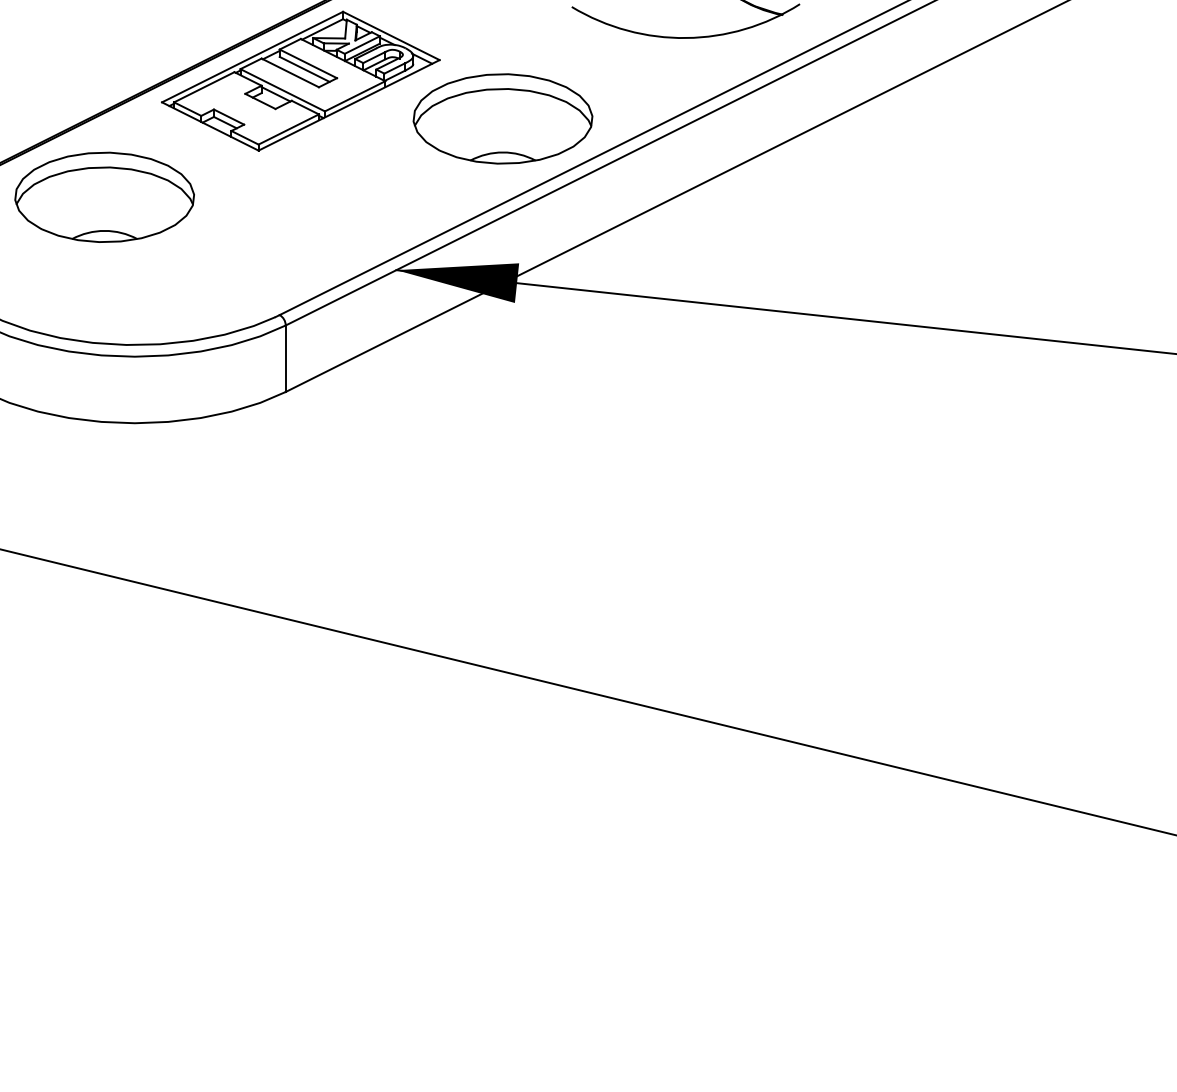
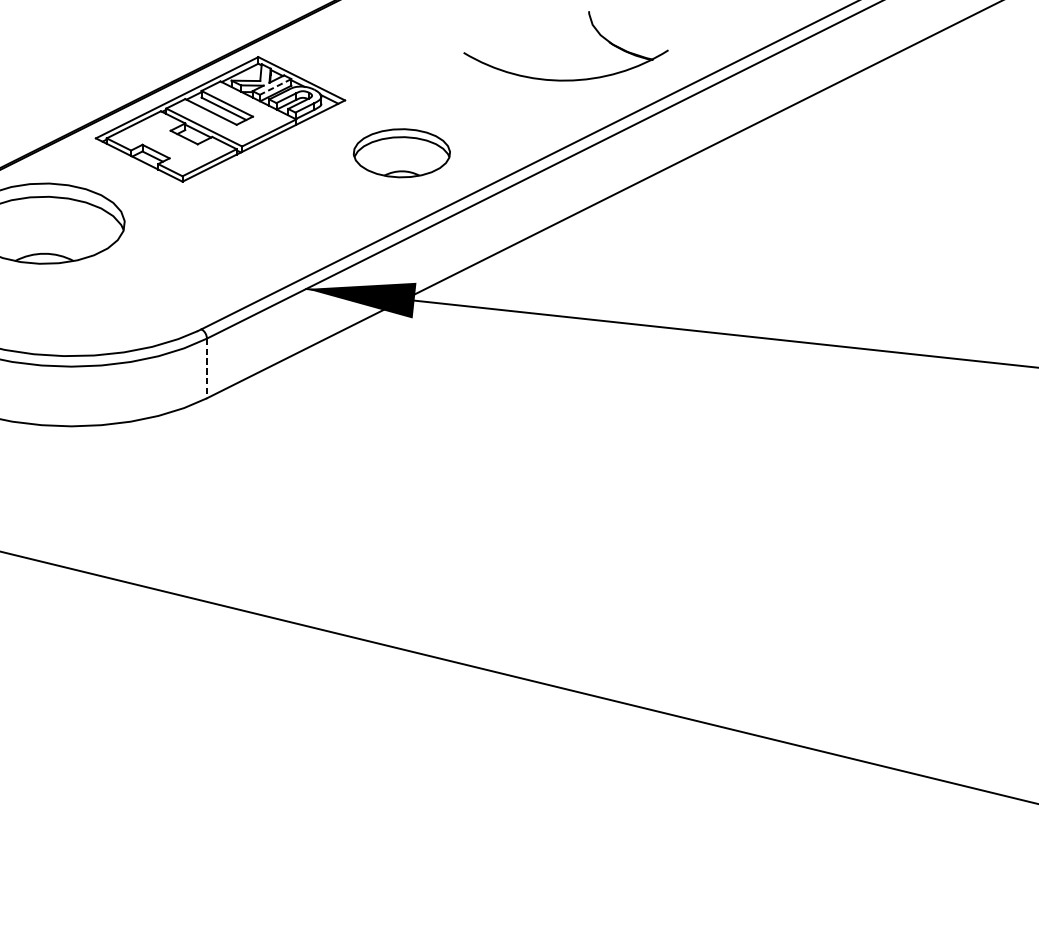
line: (362, 45) -> (275, 87), solid -> dashed
part: (502, 118) -> (401, 152), size x0.6
line: (285, 359) -> (206, 369), solid -> dashed

